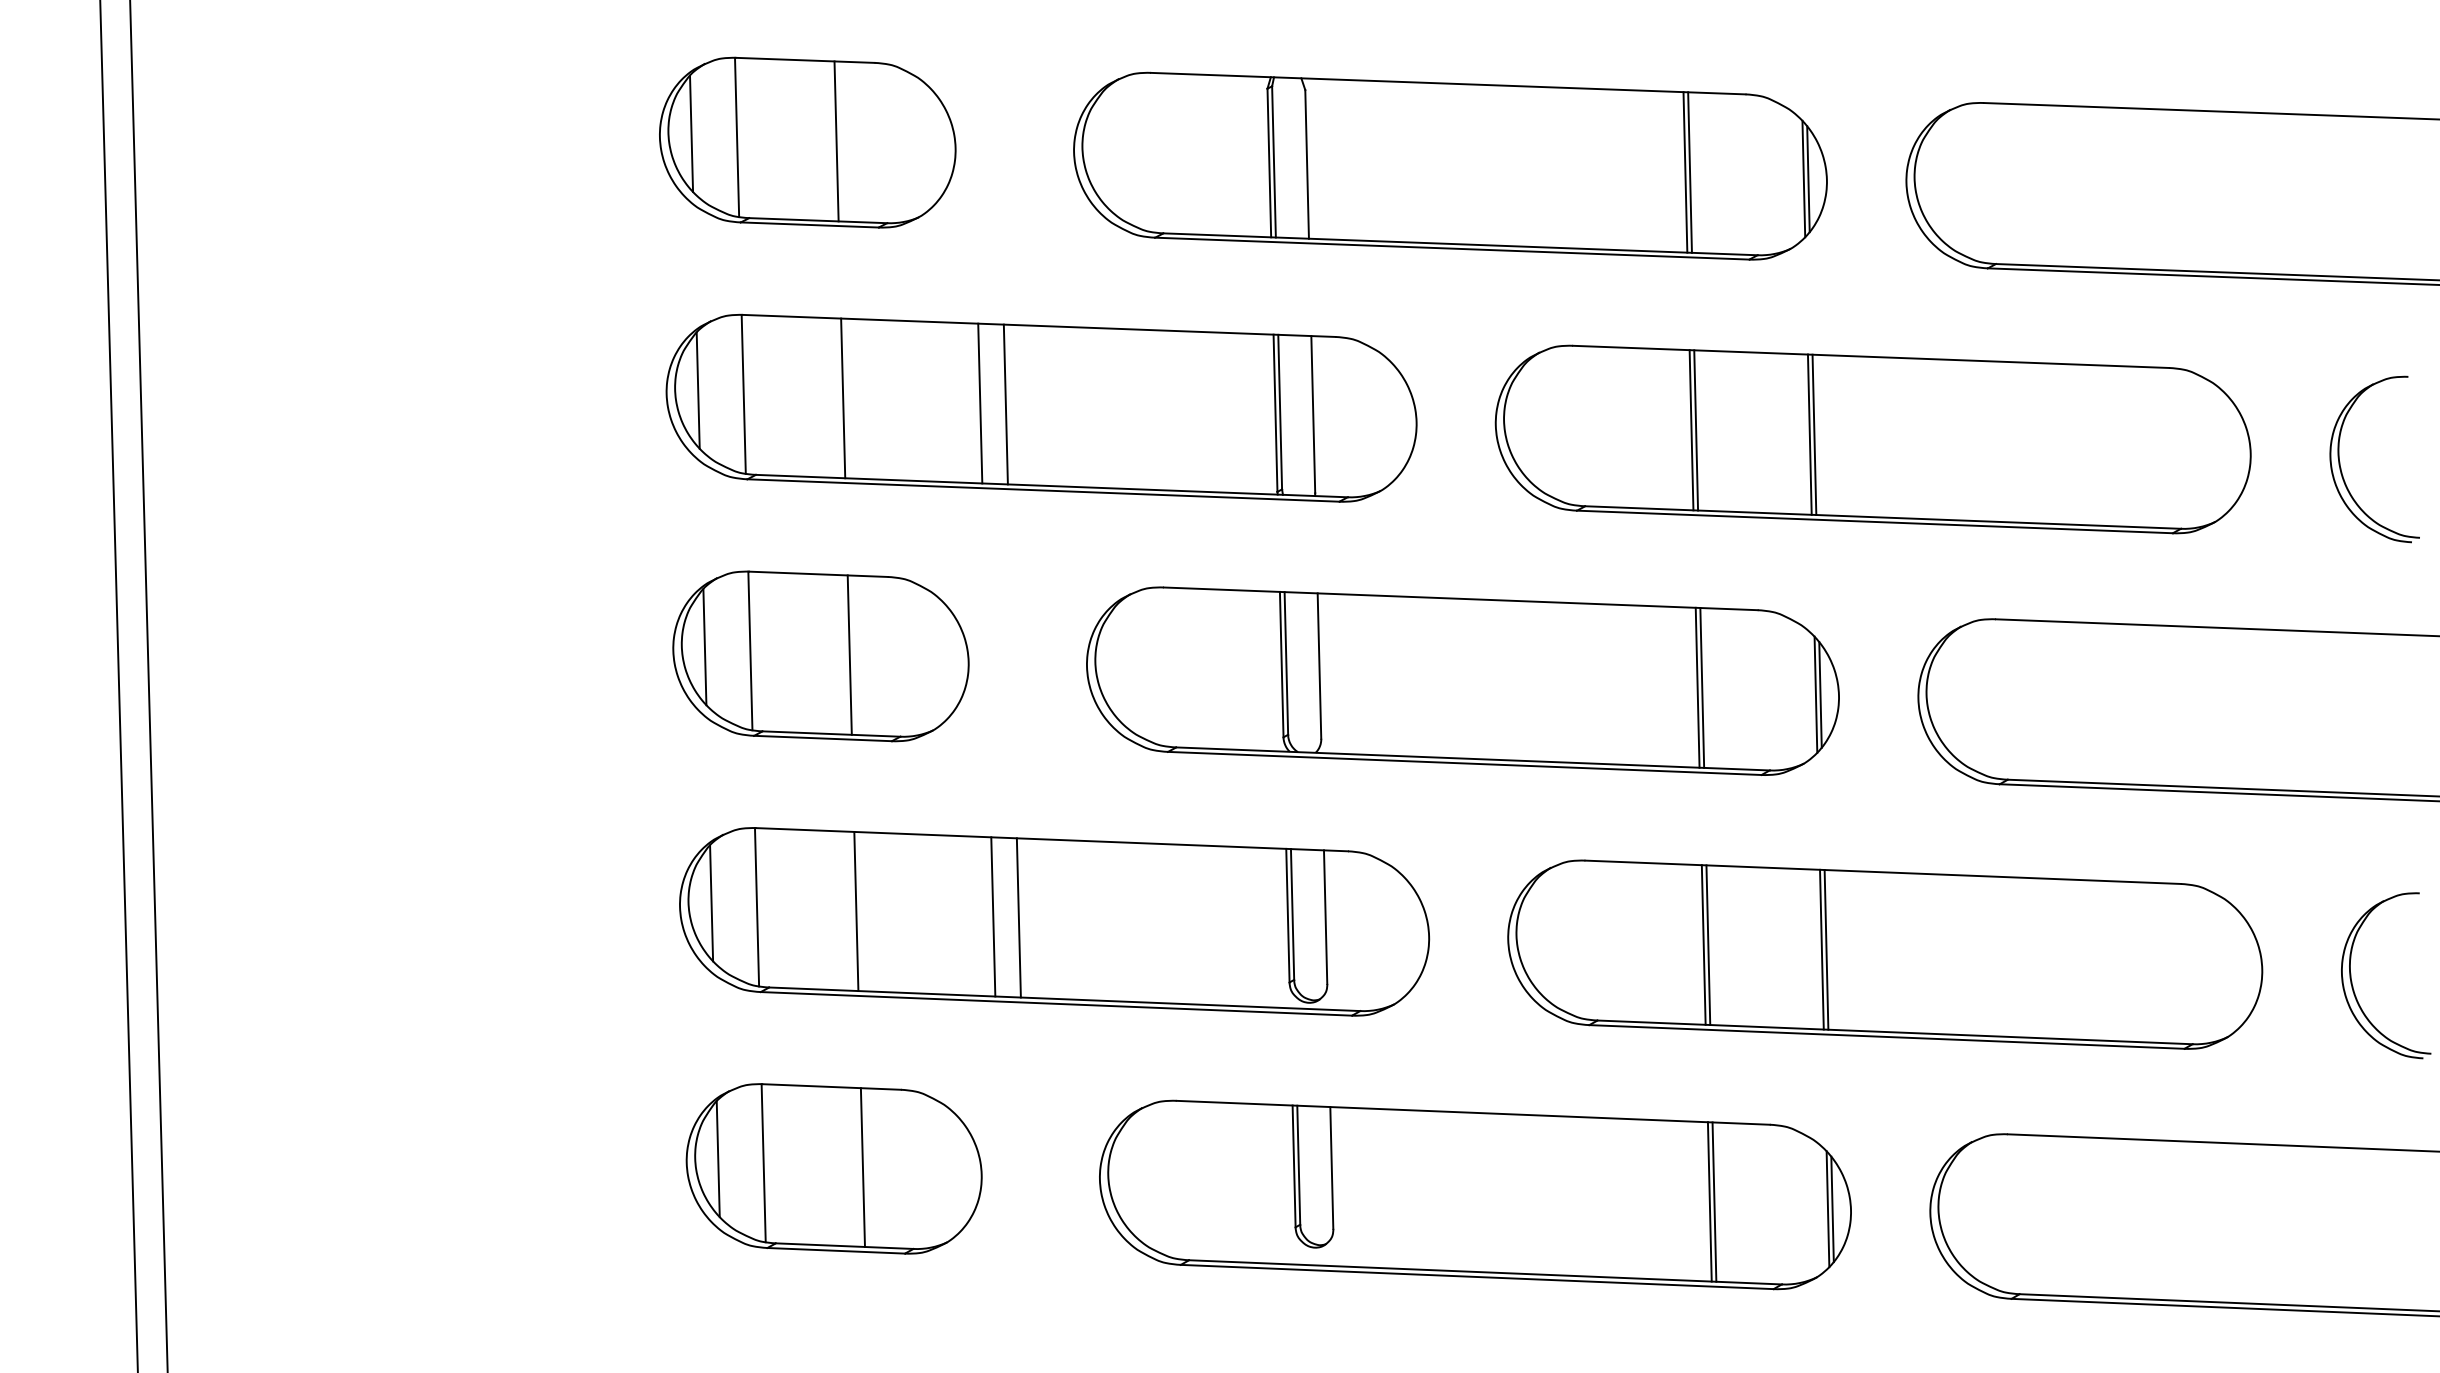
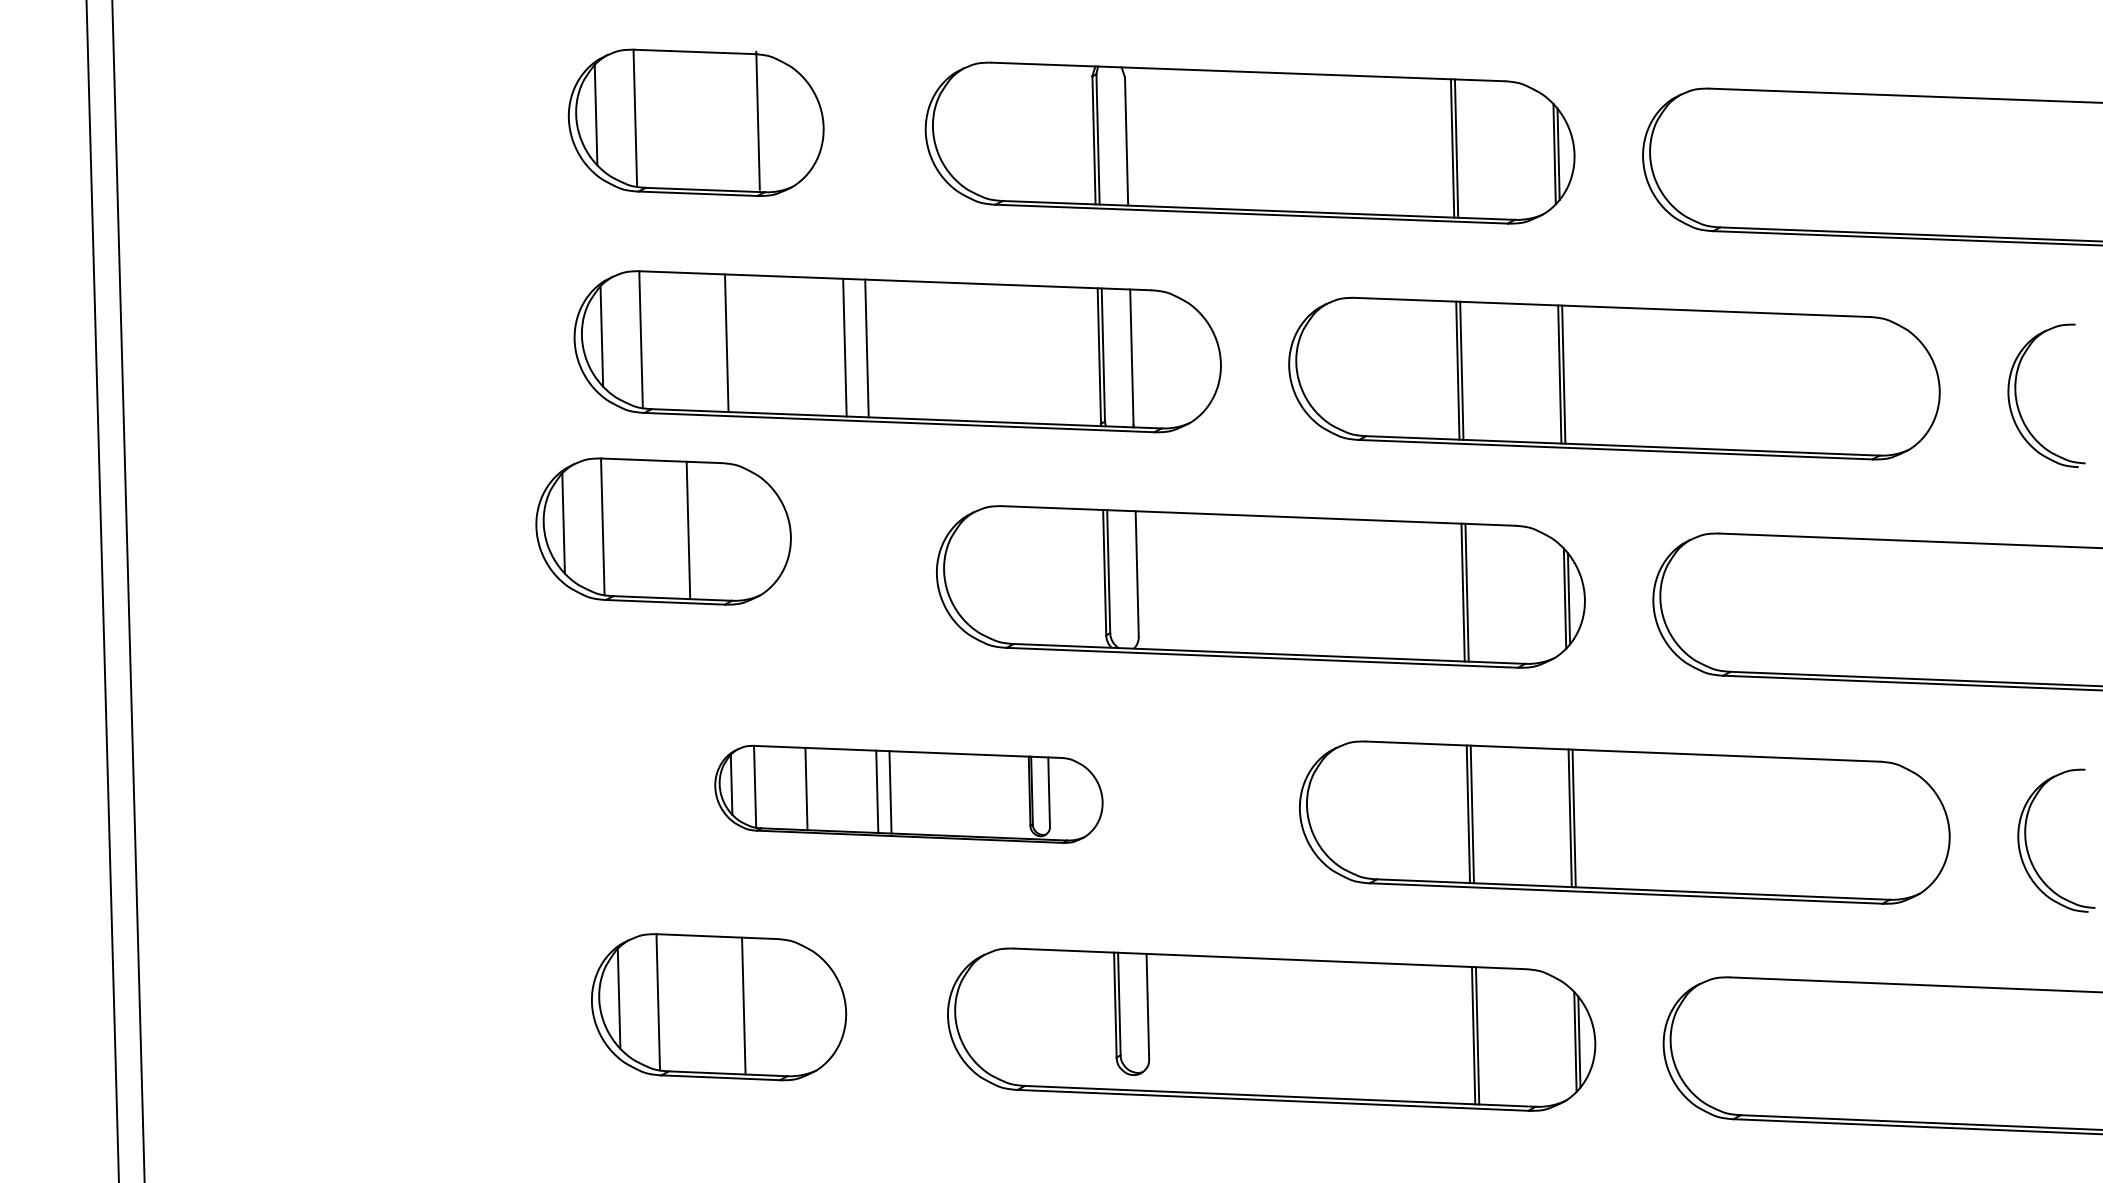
line: (835, 141) -> (757, 120), moved
part: (820, 656) -> (663, 531), moved
part: (1054, 922) -> (908, 794), size x0.6

